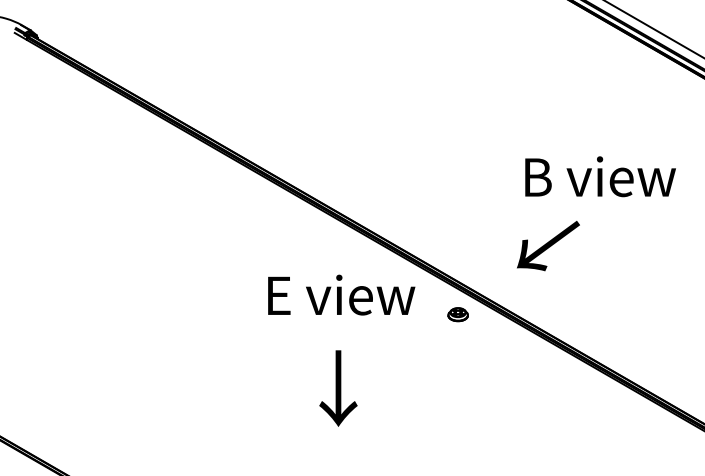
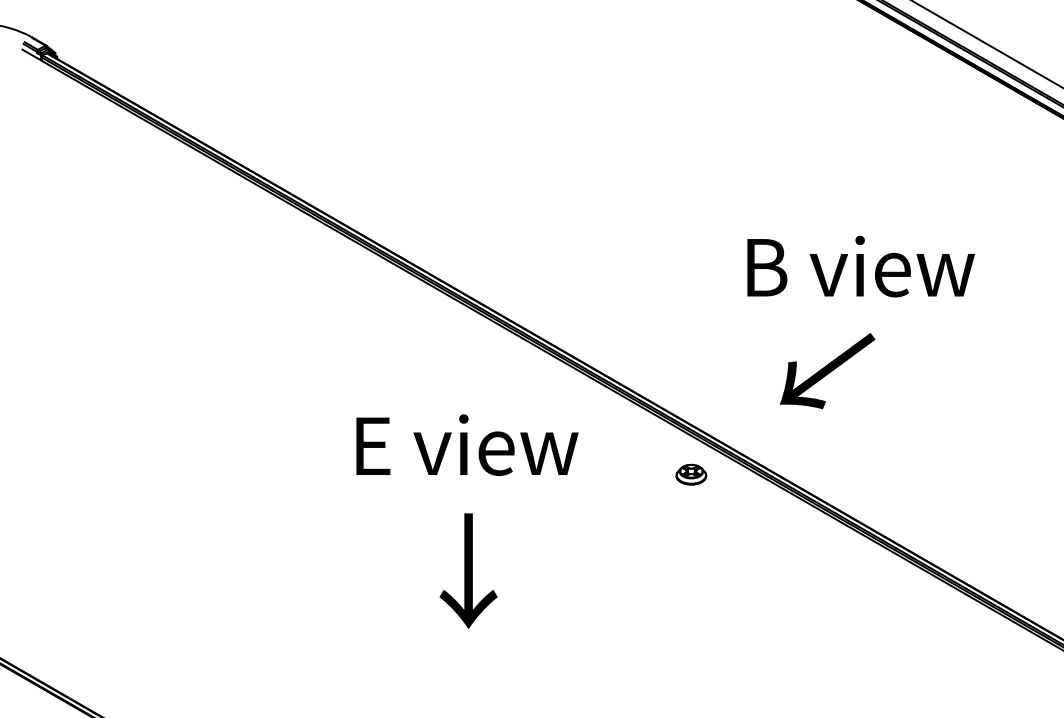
text: (600, 176) -> (860, 266), moved
text: (341, 294) -> (467, 444), moved
text: (338, 388) -> (468, 570), moved

